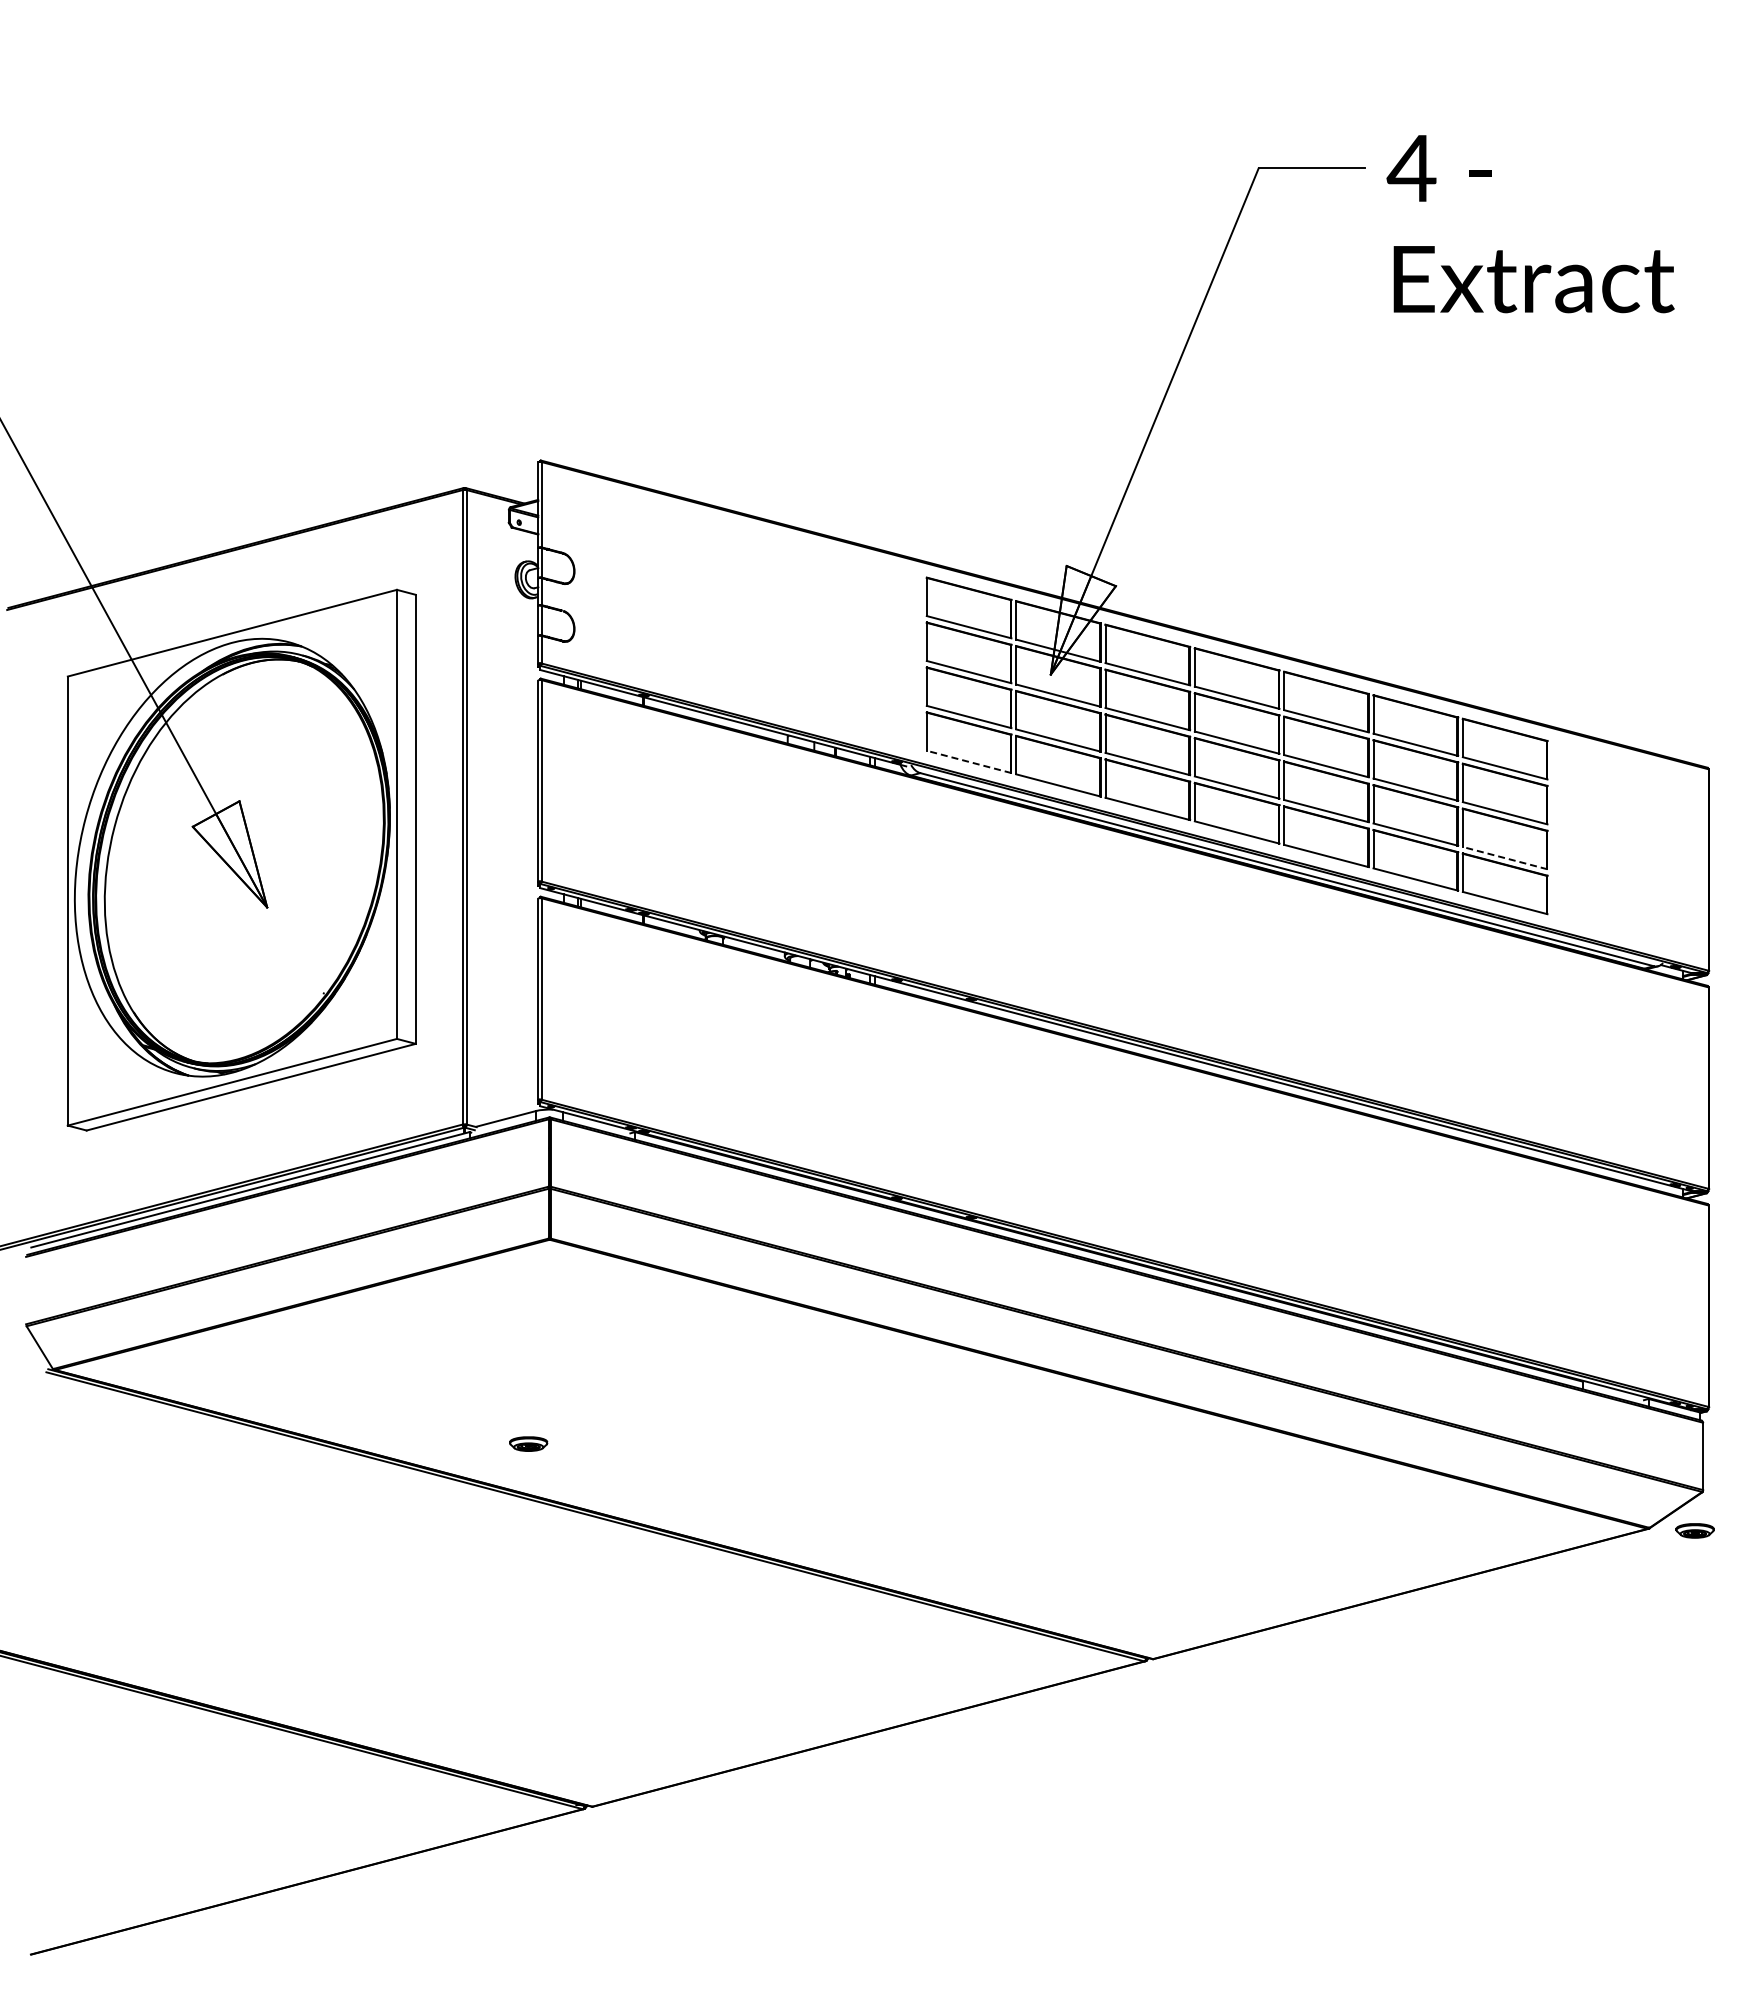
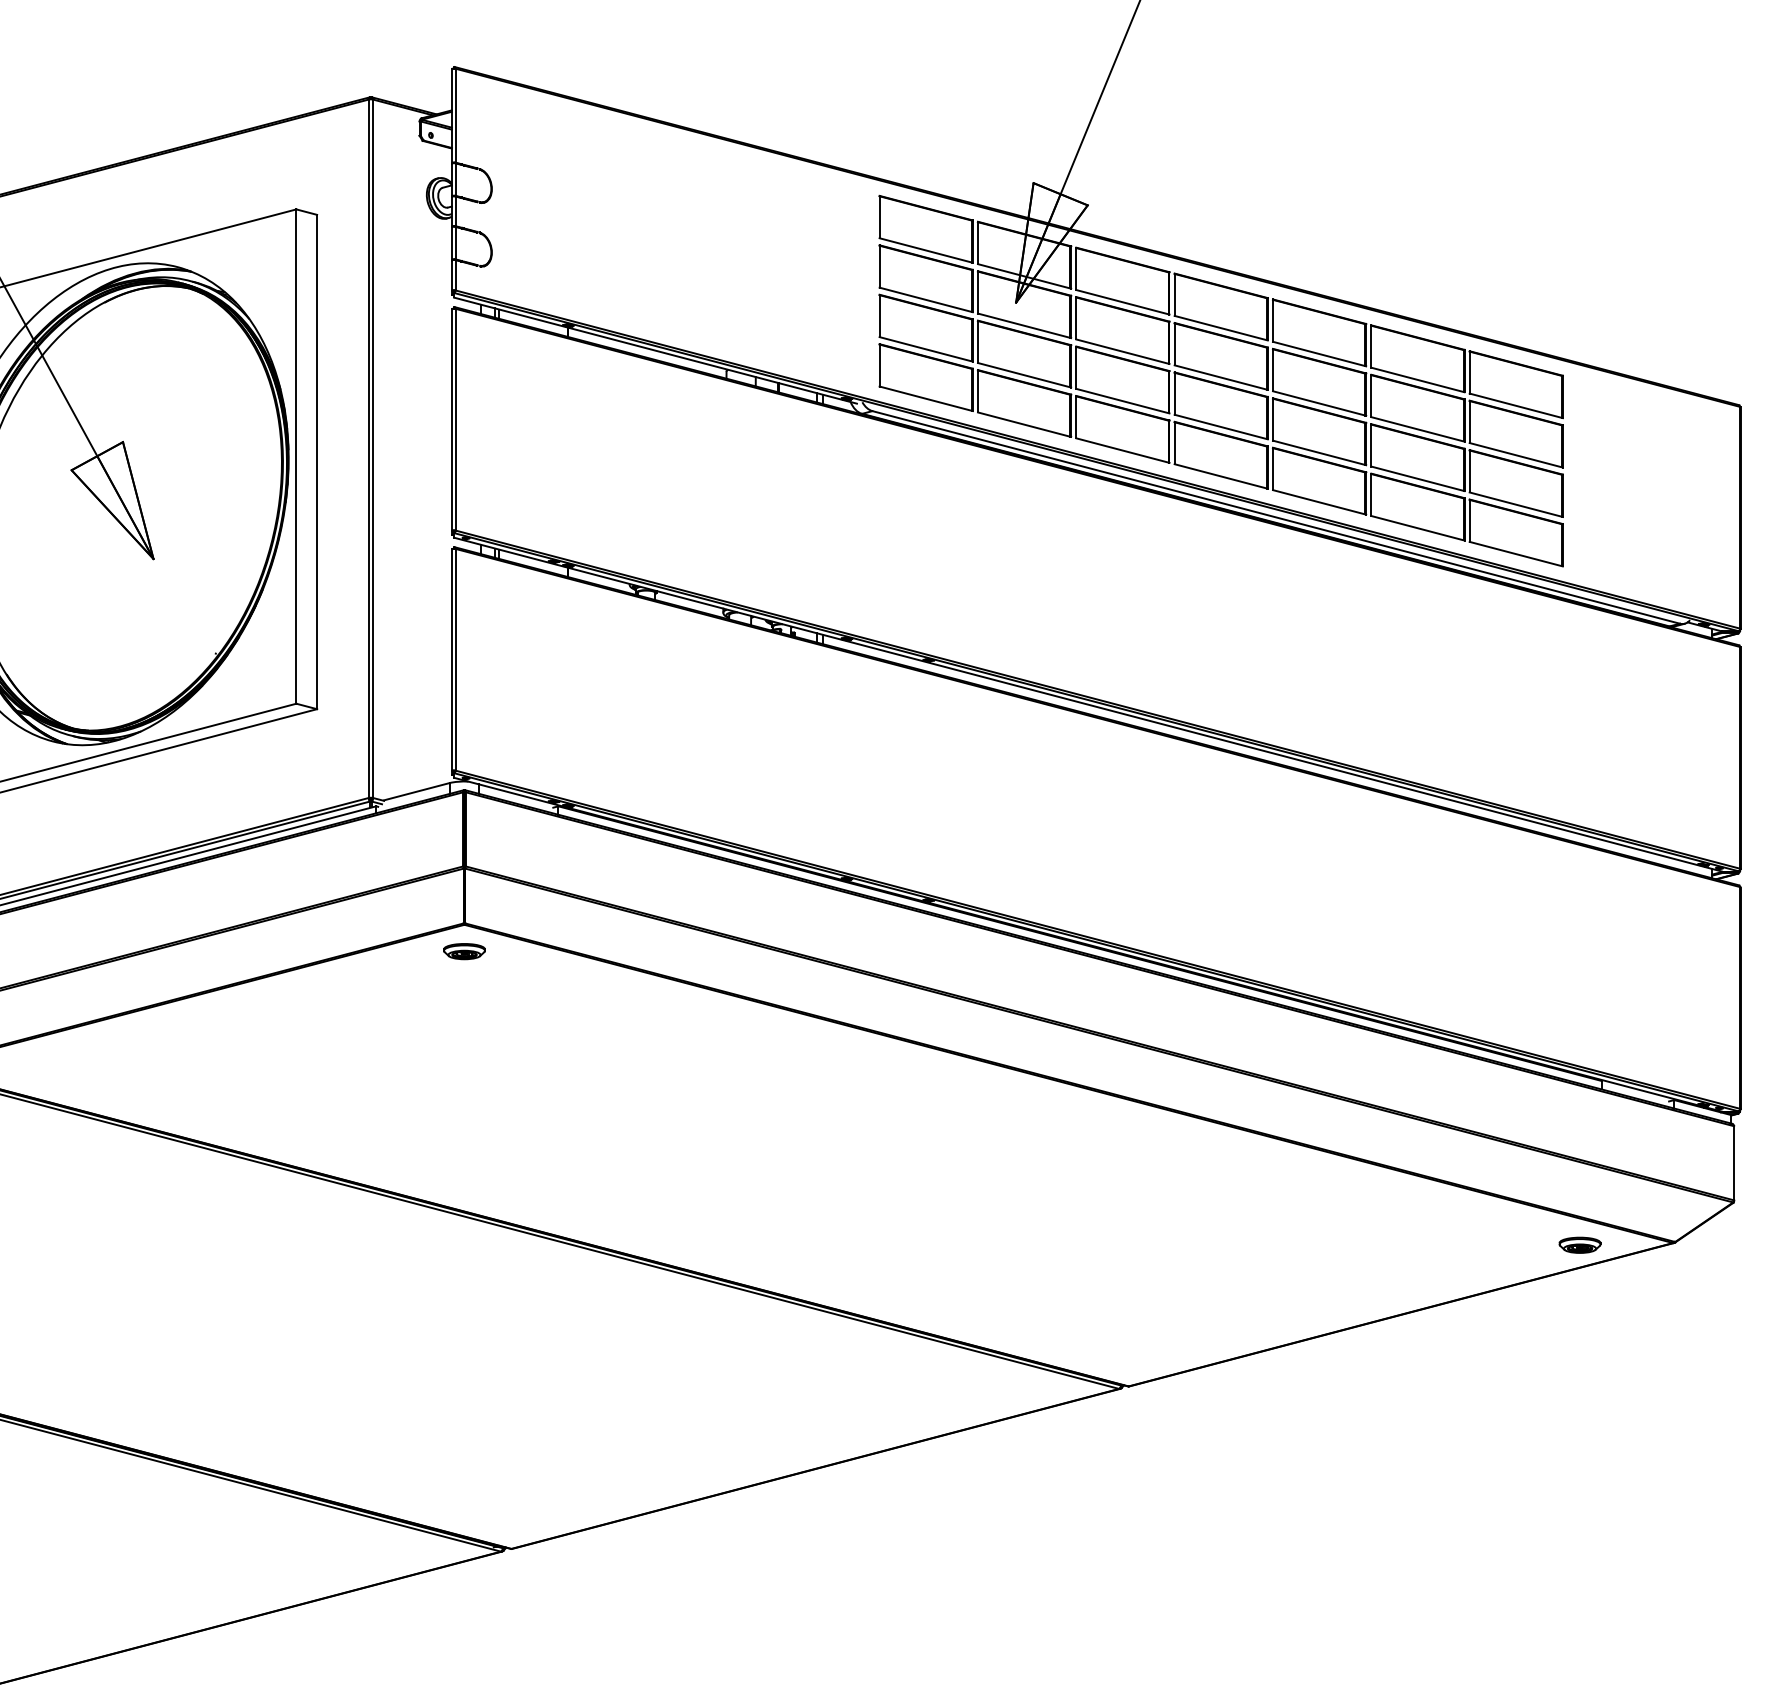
line: (969, 761) -> (926, 398), dashed -> solid
line: (1505, 858) -> (1516, 505), dashed -> solid
part: (528, 1443) -> (464, 950), moved
part: (1694, 1530) -> (1579, 1244), moved

